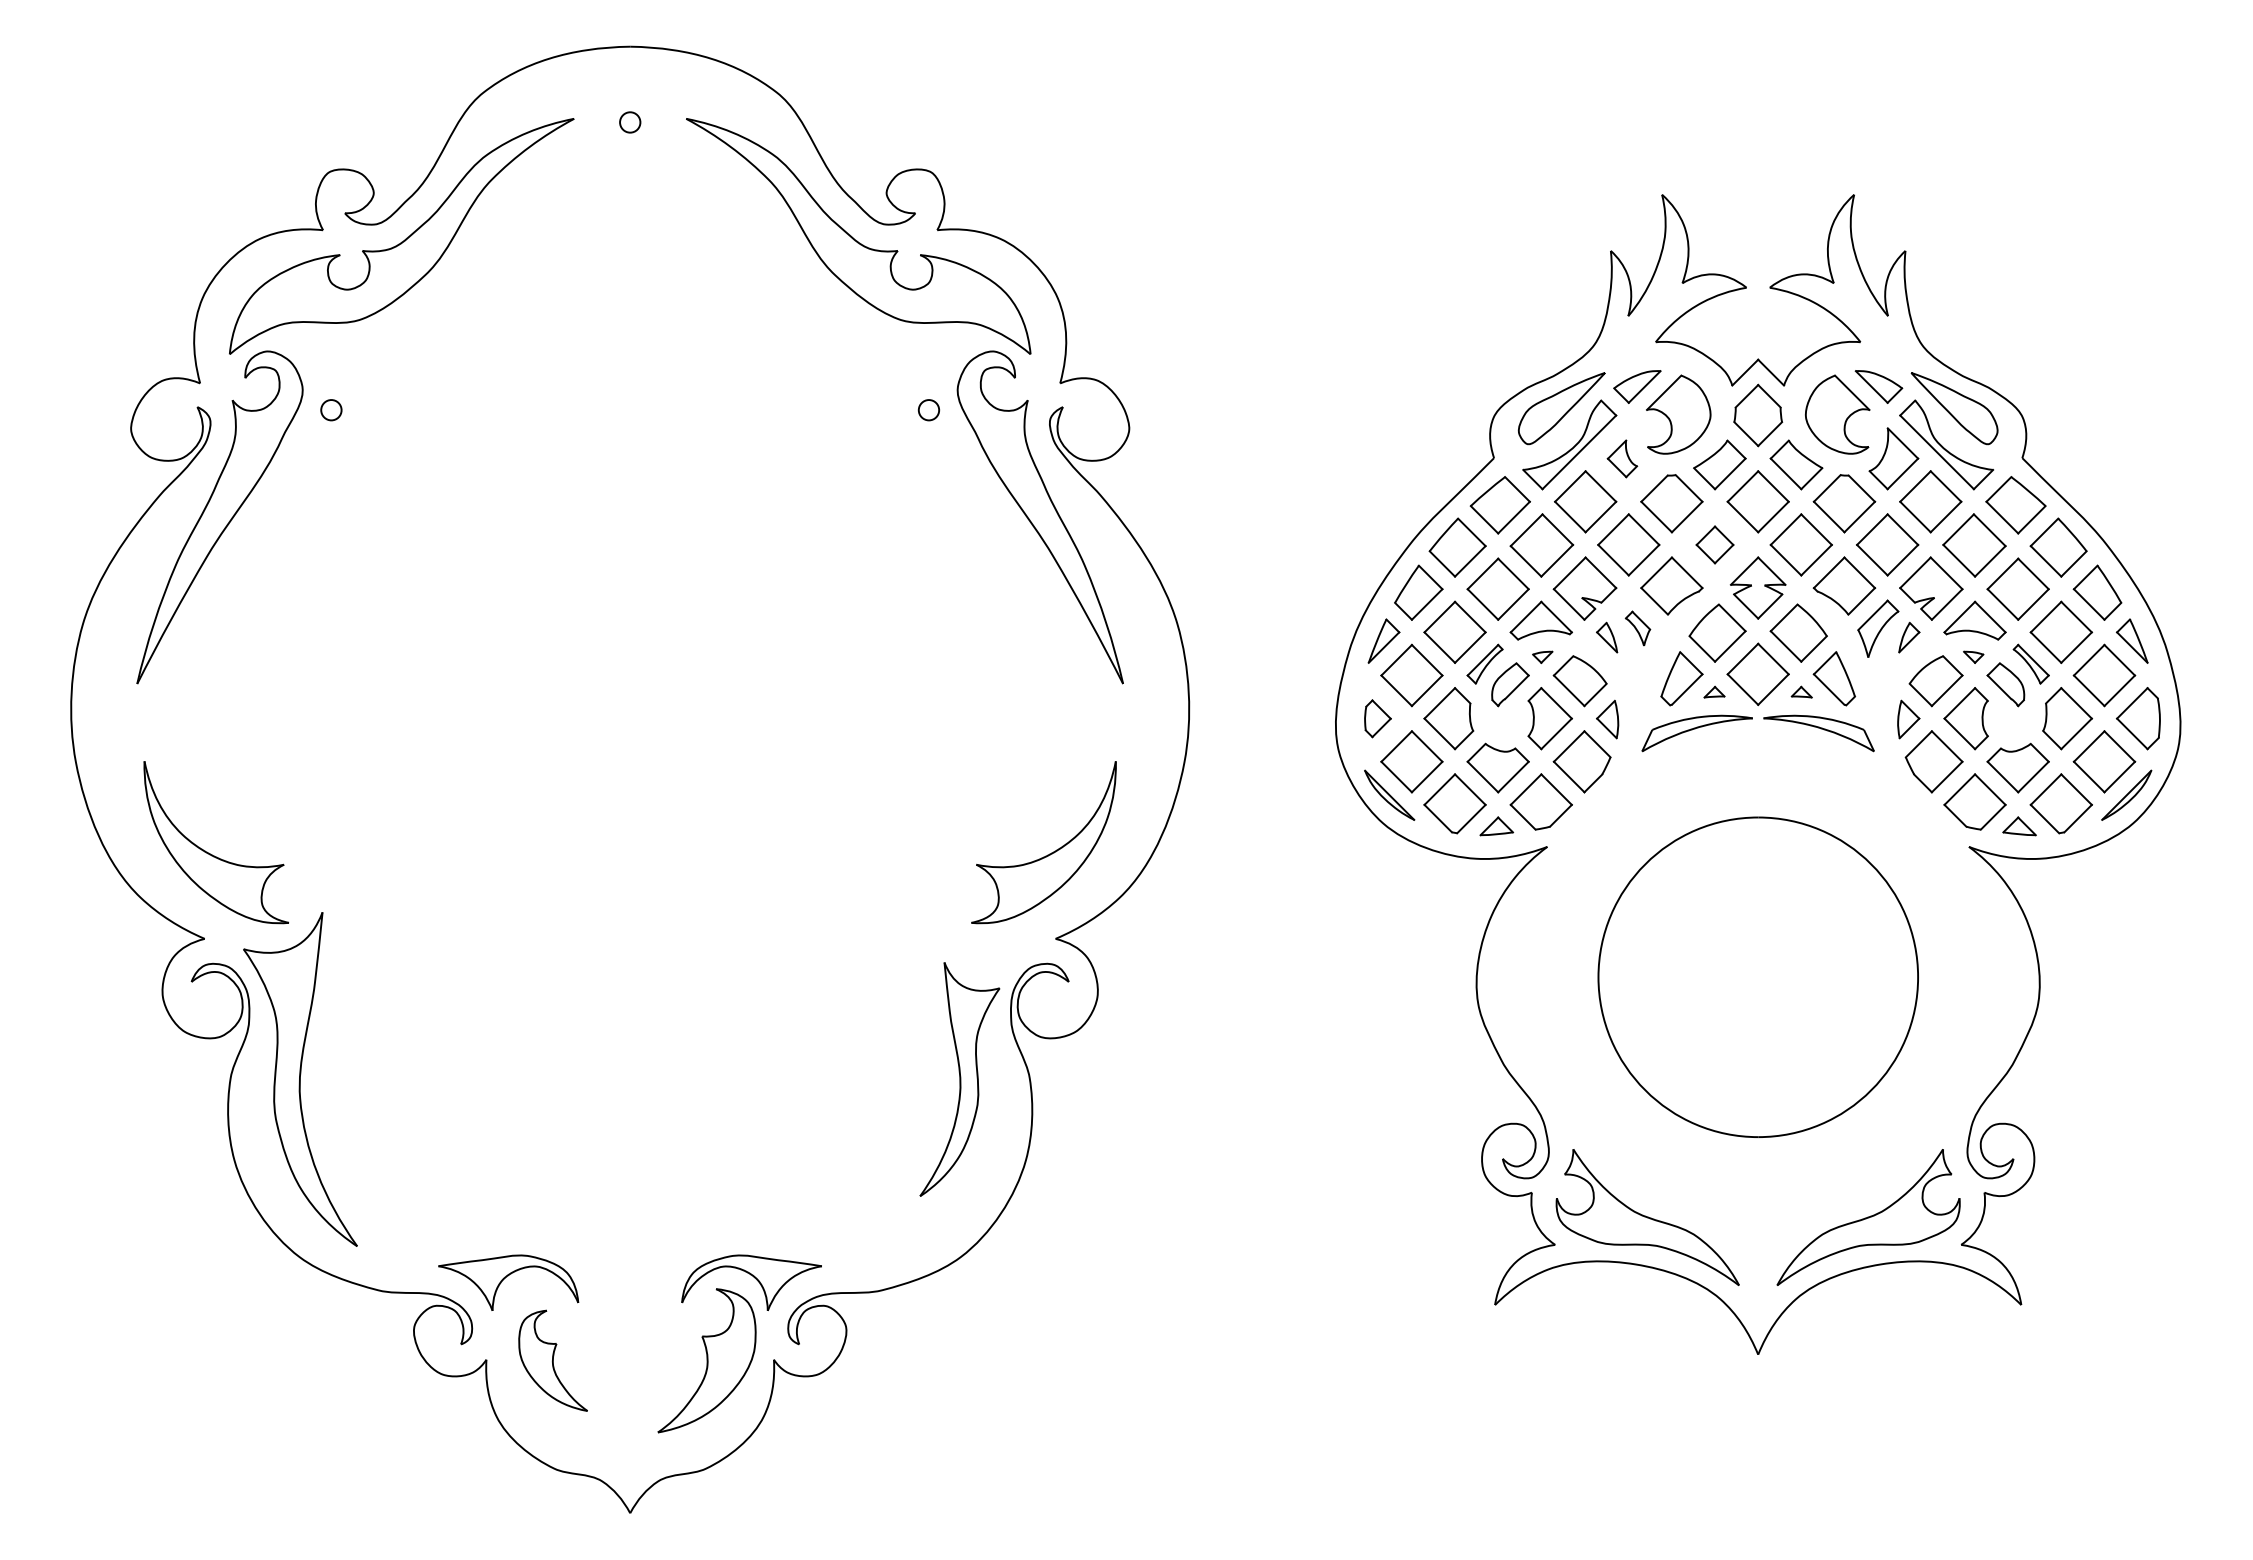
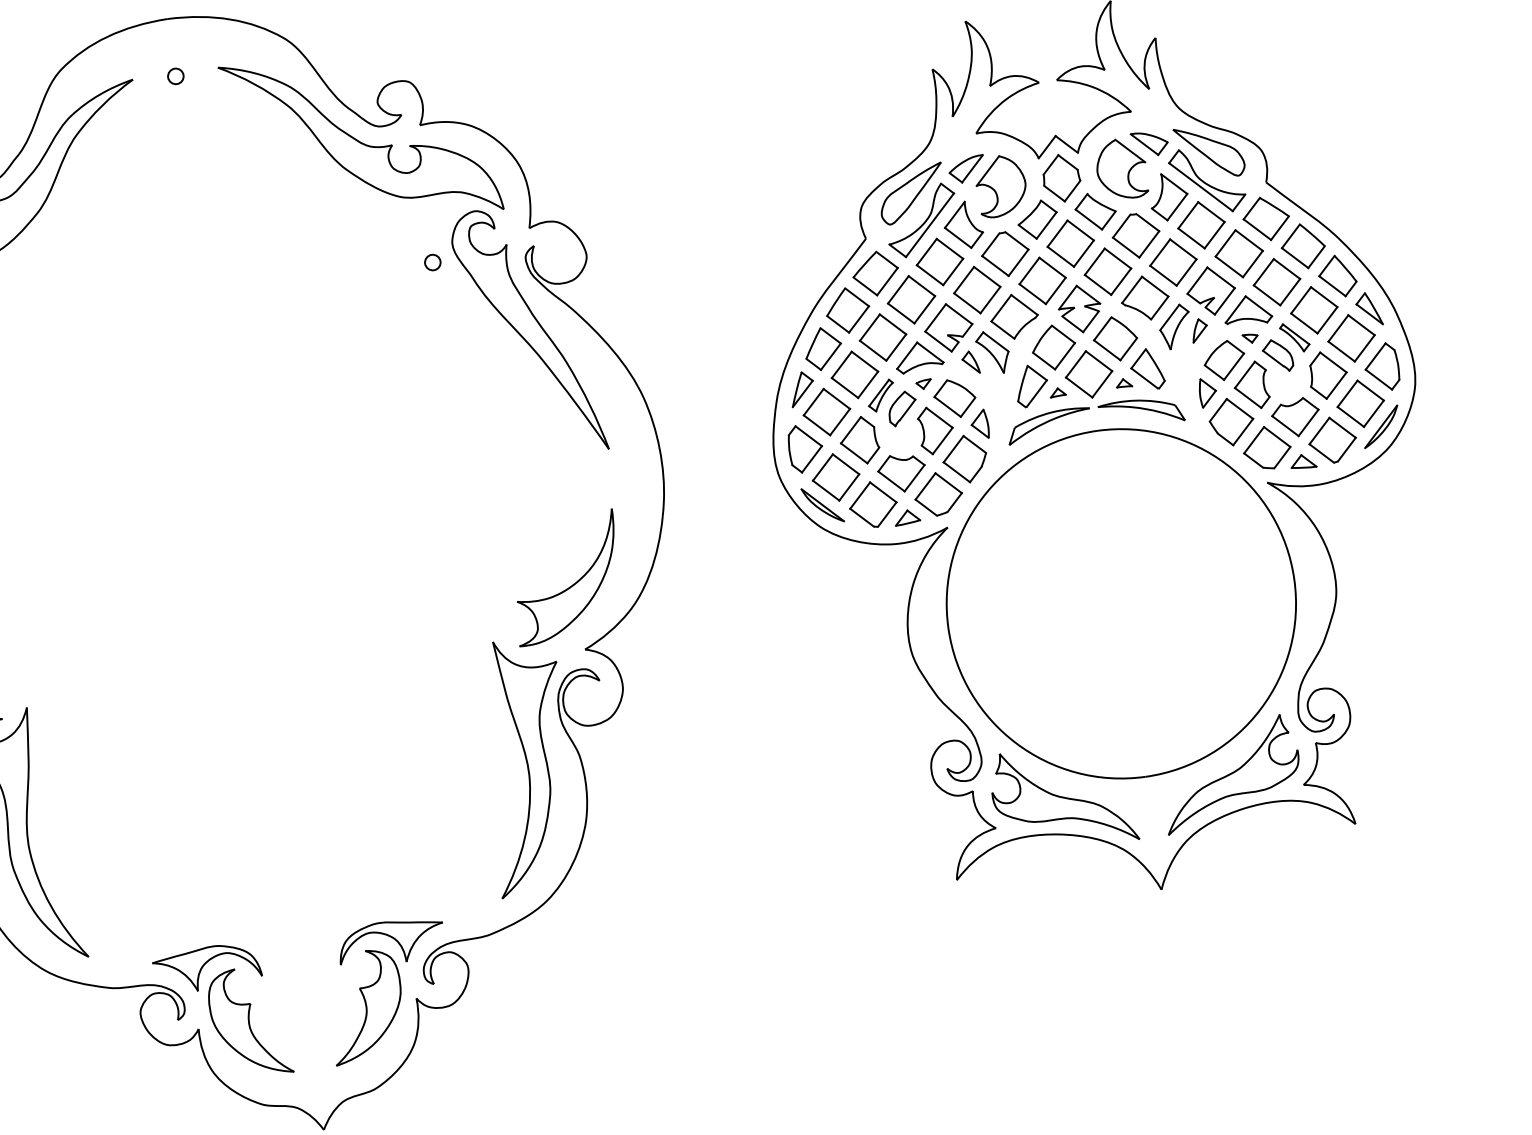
part: (1622, 458) -> (963, 225), size x1.67
part: (1714, 544) -> (1042, 280), size x1.67
part: (1637, 628) -> (992, 352), size x1.67
part: (1377, 718) -> (805, 448), size x1.67
part: (1758, 977) -> (1121, 604), size x1.43
part: (959, 1079) -> (527, 766), size x1.43
part: (552, 1360) -> (248, 1022), size x1.43

